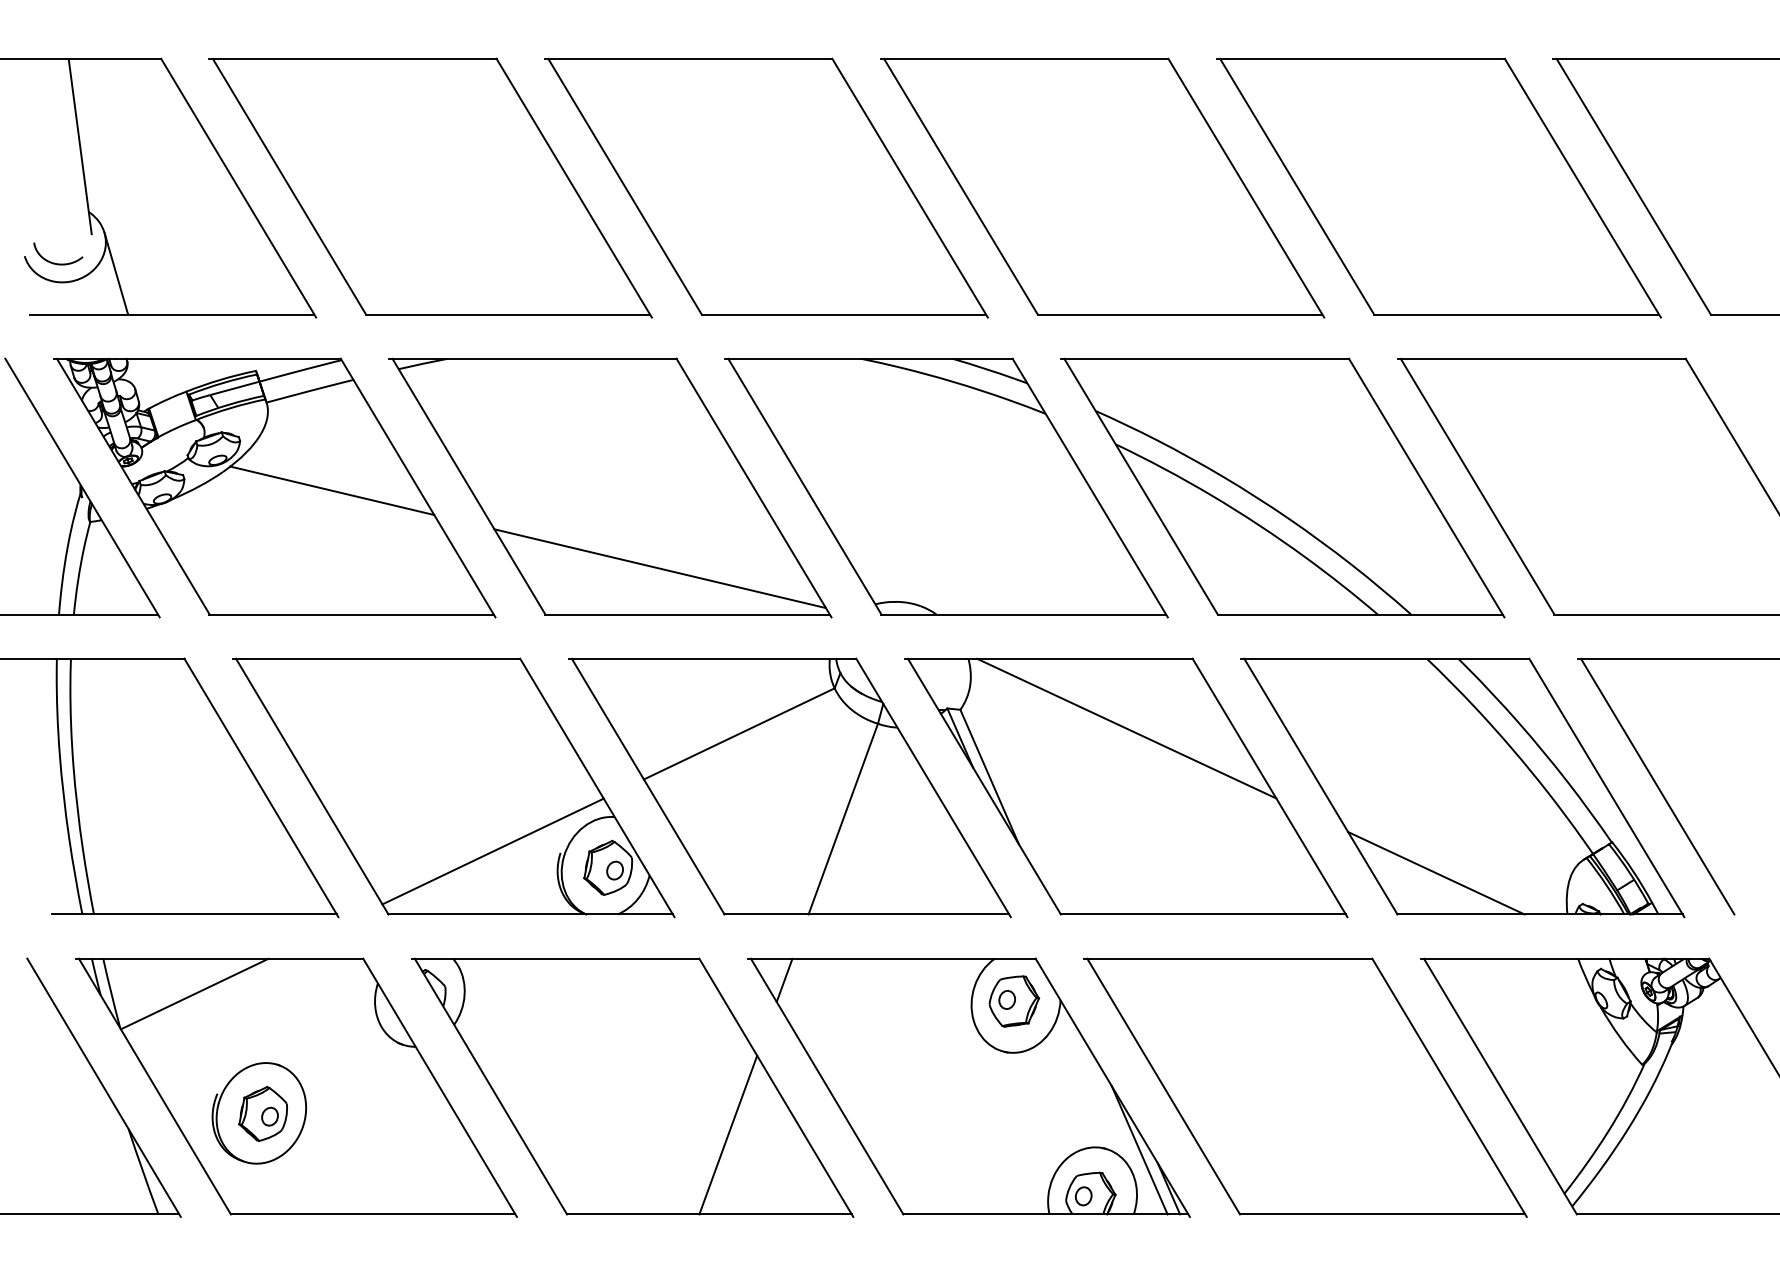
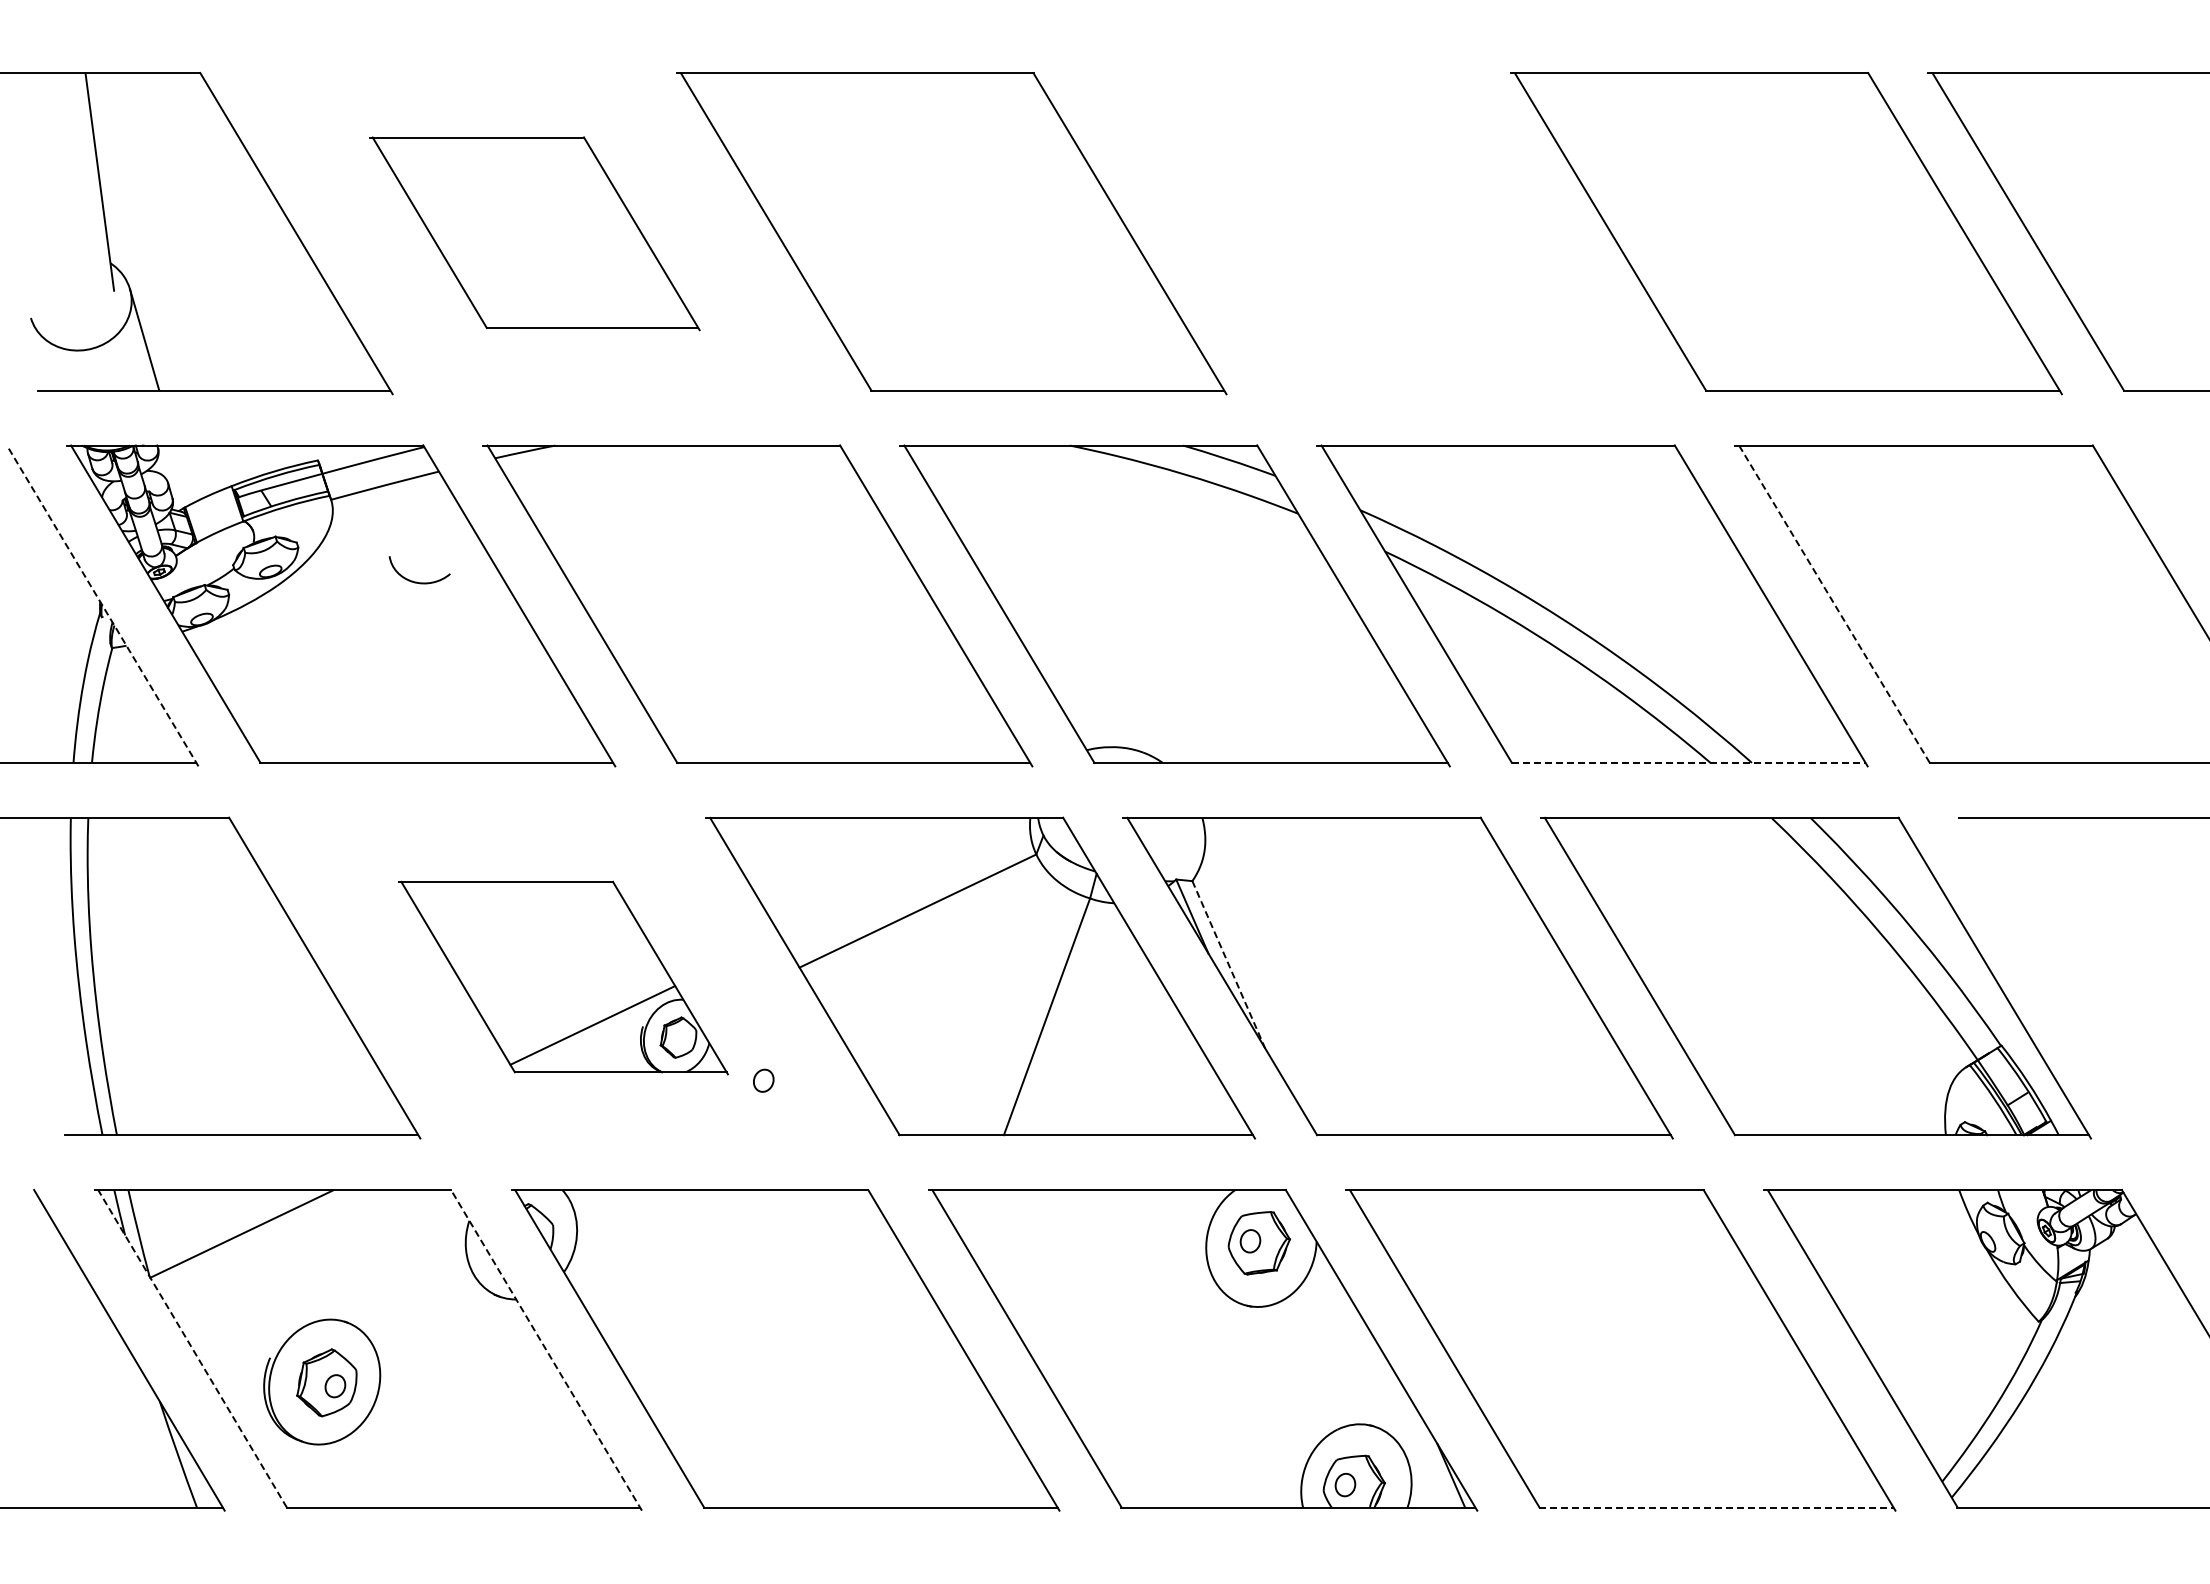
part: (430, 188) -> (534, 233), size x0.6
part: (1102, 188) -> (1368, 233), removed
curve: (55, 262) -> (416, 581), moved
line: (1477, 486) -> (1834, 603), solid -> dashed
line: (82, 487) -> (102, 605), solid -> dashed
line: (332, 490) -> (412, 609), removed
line: (660, 568) -> (819, 705), removed
line: (1360, 614) -> (1688, 762), solid -> dashed
line: (1126, 728) -> (1398, 904), removed
line: (989, 777) -> (1228, 965), solid -> dashed
line: (1657, 786) -> (2057, 976), removed
part: (453, 787) -> (563, 977), size x0.6
line: (1435, 872) -> (1782, 1083), removed
line: (784, 979) -> (973, 1216), removed
line: (154, 1086) -> (192, 1348), solid -> dashed
line: (440, 1087) -> (546, 1350), solid -> dashed
line: (728, 1134) -> (904, 1408), removed
line: (1139, 1149) -> (1414, 1427), removed
line: (1382, 1214) -> (1716, 1507), solid -> dashed

